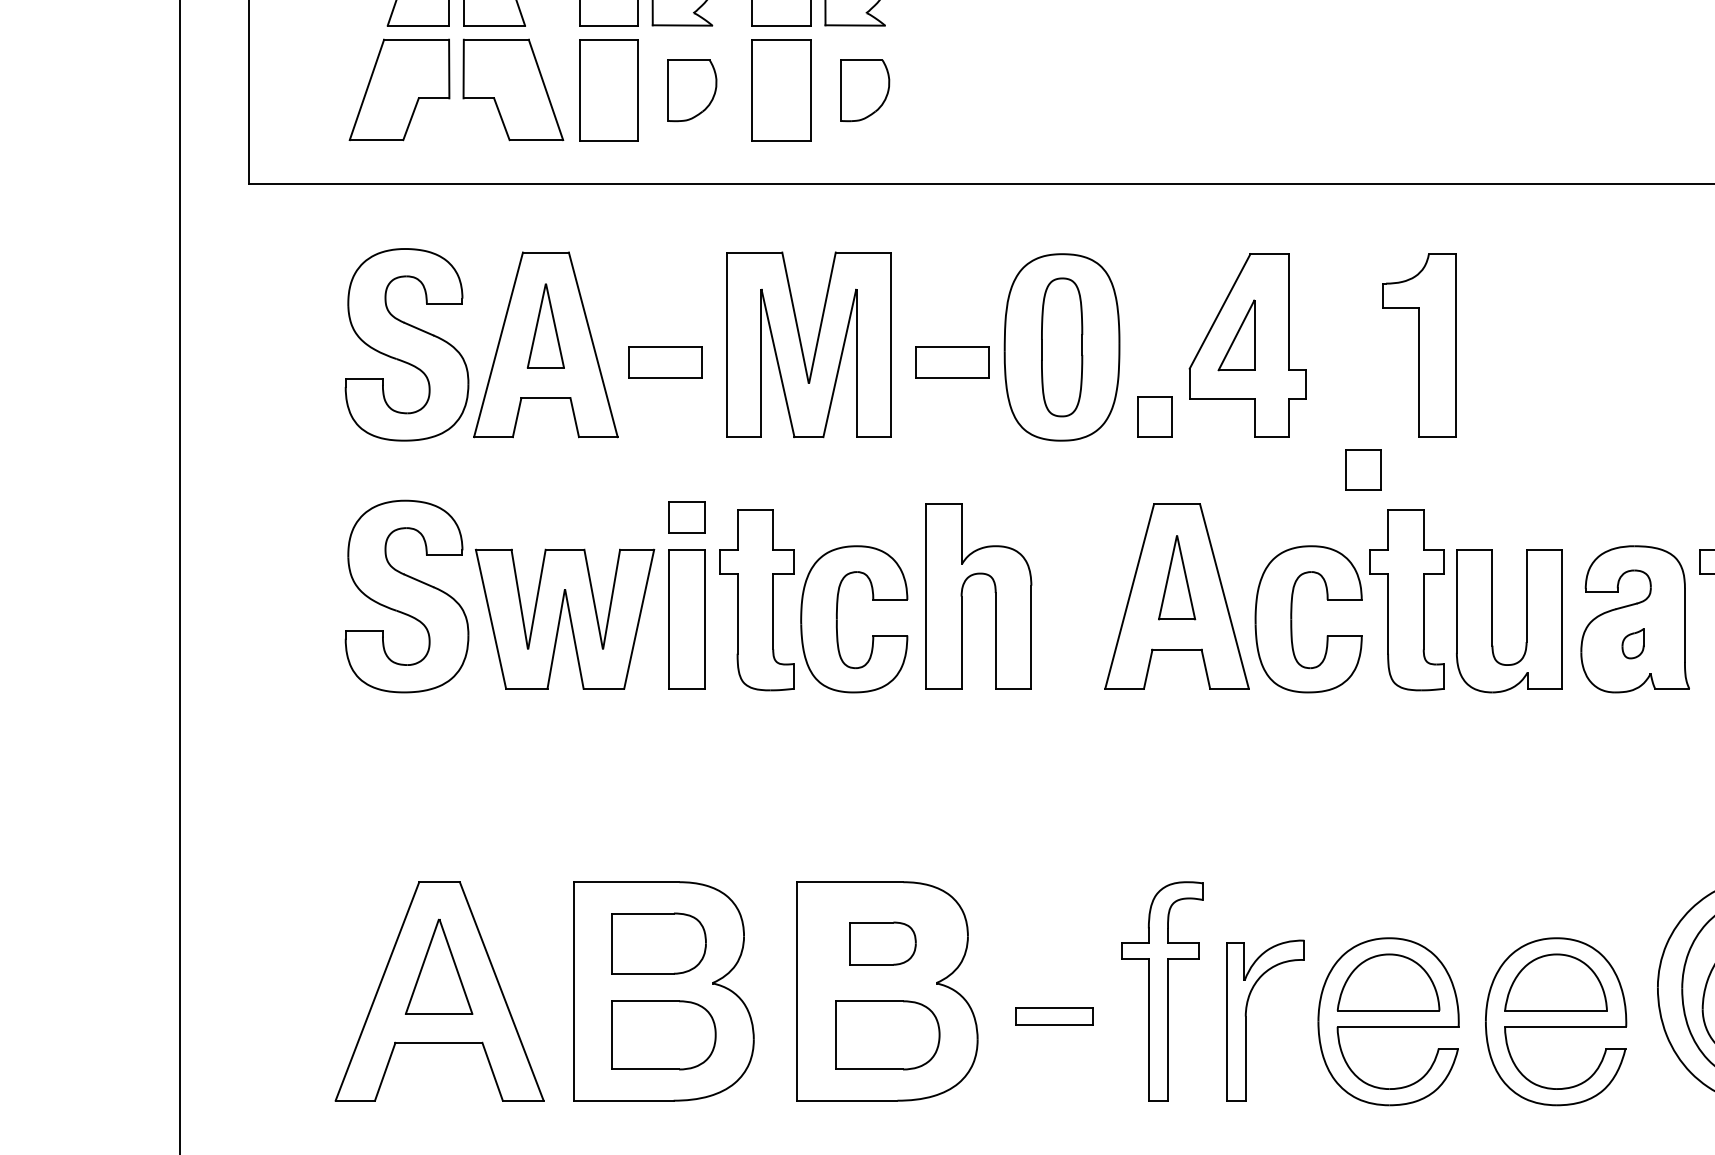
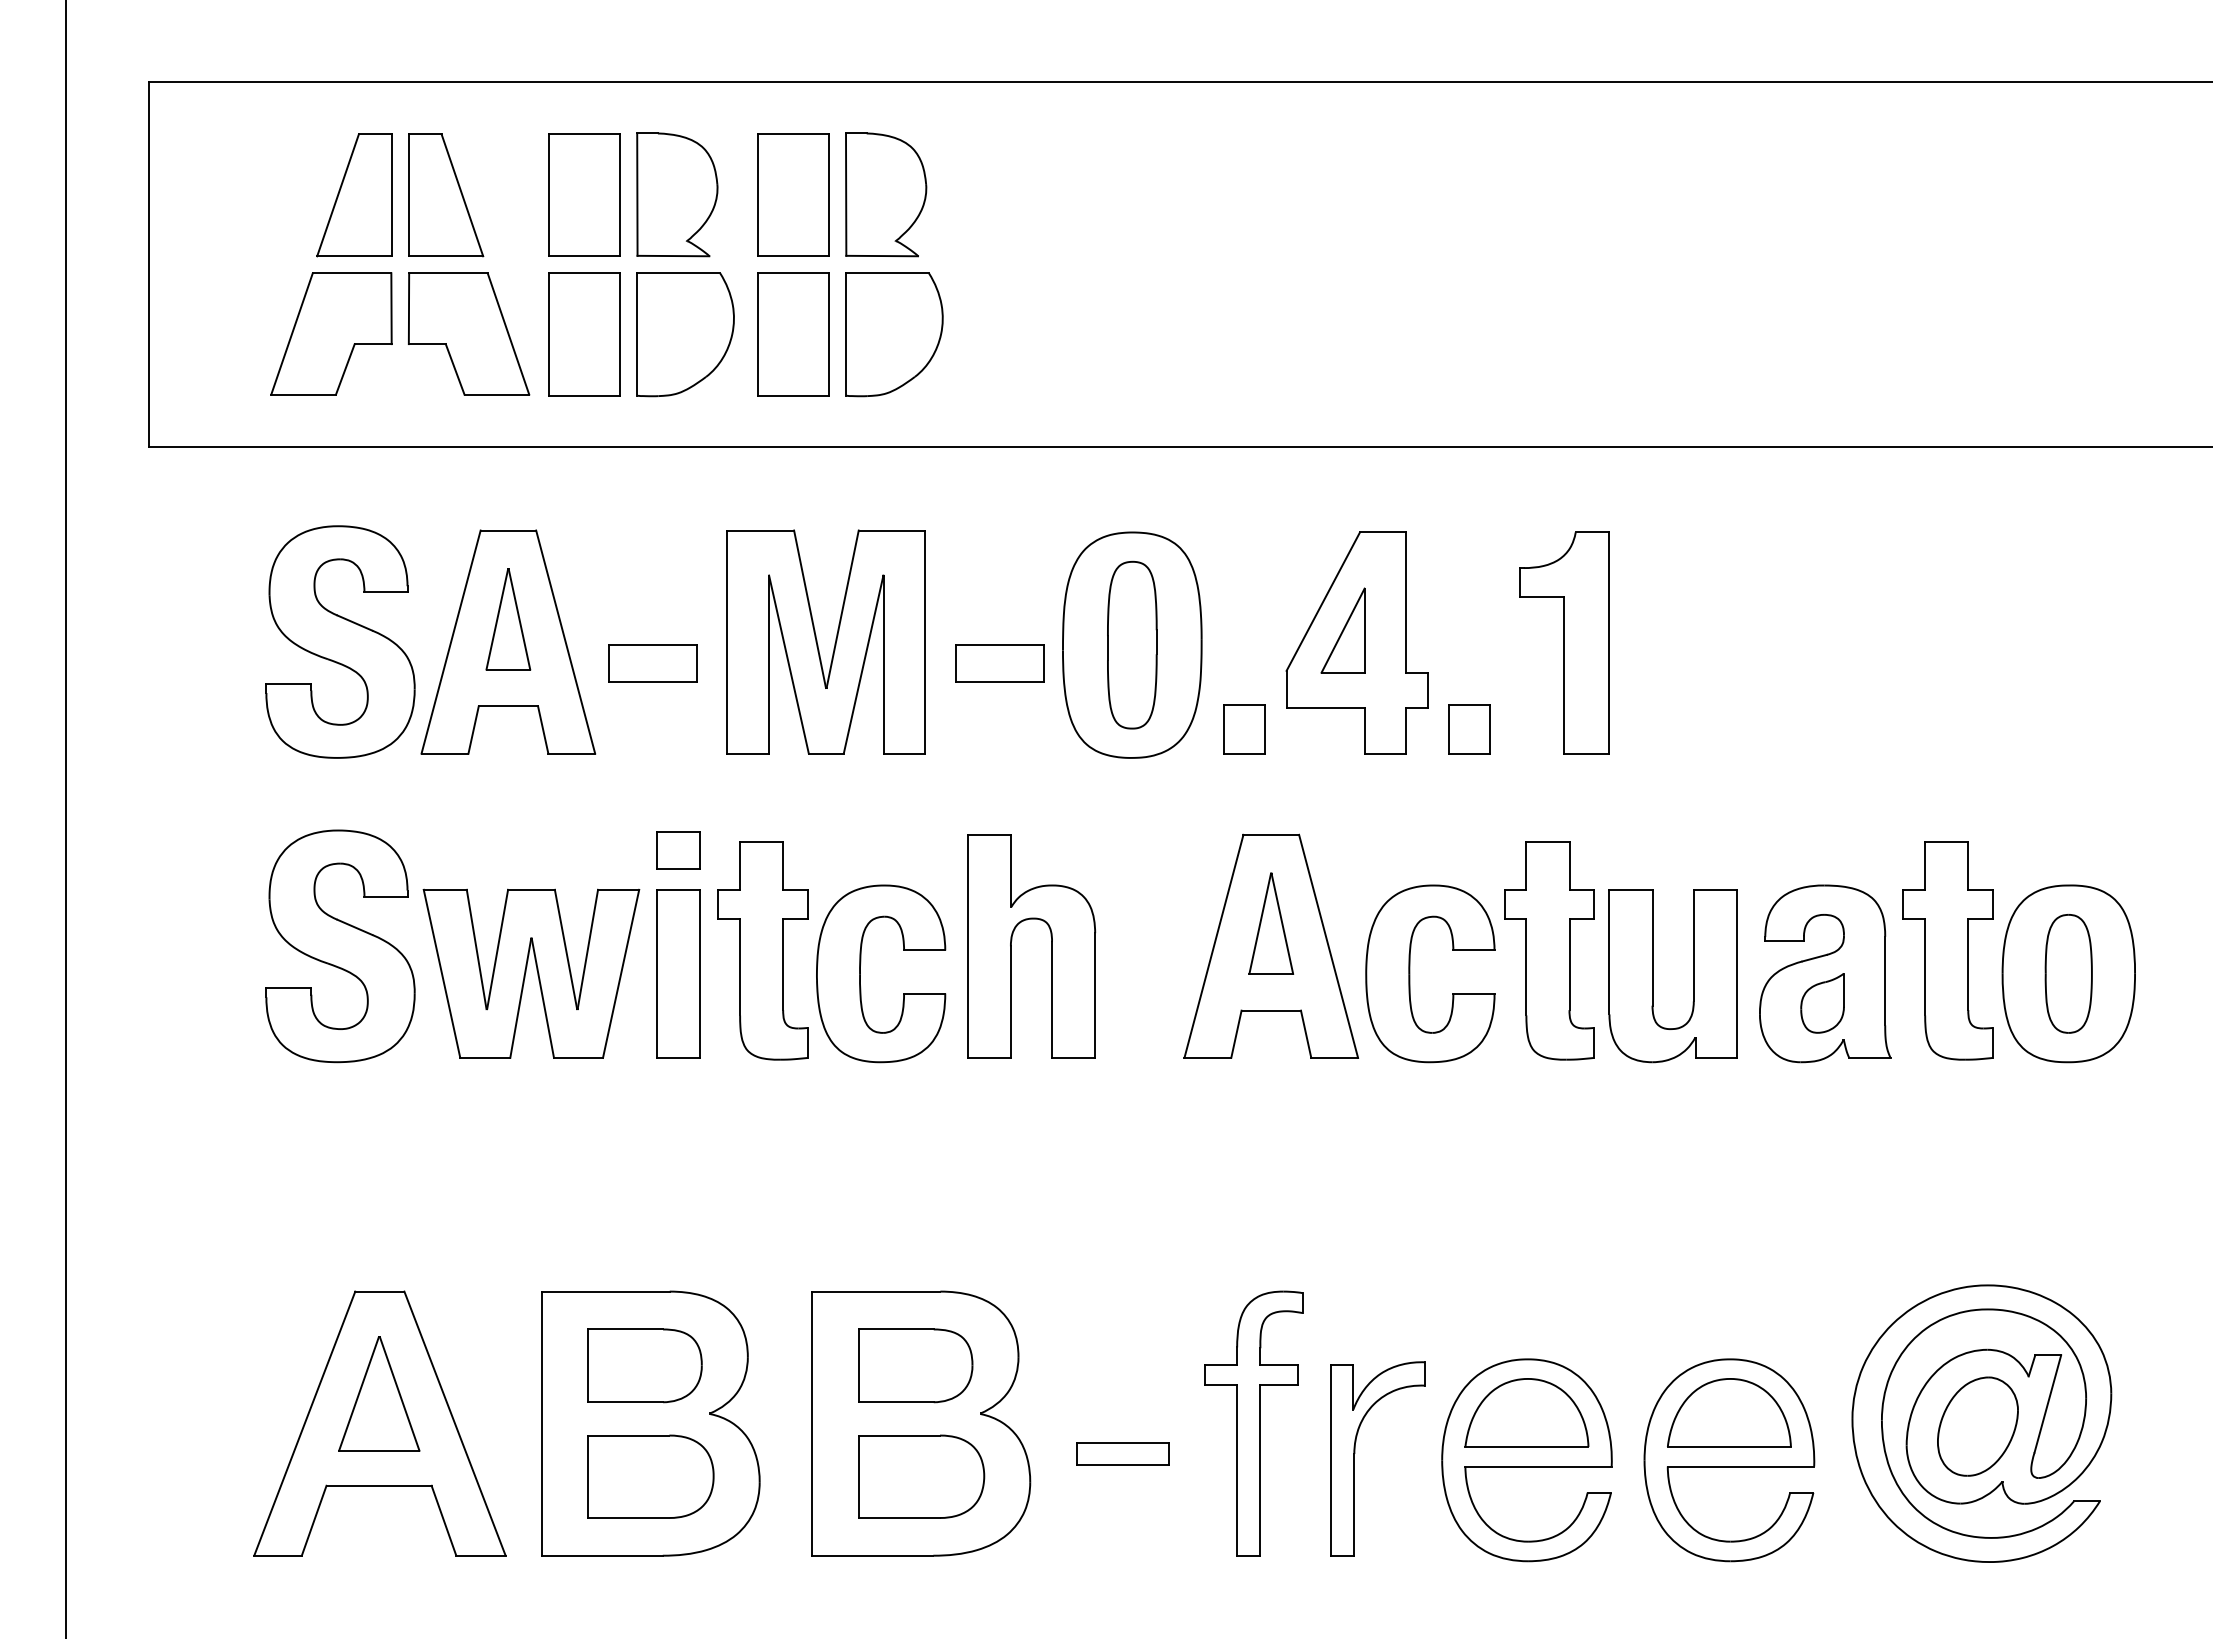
part: (692, 90) -> (685, 334), size x1.67
part: (865, 90) -> (894, 334), size x1.67
part: (1363, 470) -> (1469, 729), moved
part: (1633, 643) -> (1822, 1003), size x1.67
part: (882, 943) -> (915, 1365), size x1.43

